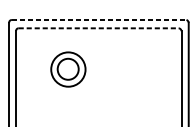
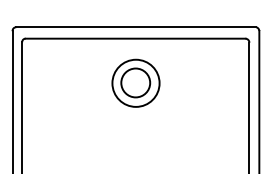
line: (99, 20) -> (136, 27), dashed -> solid
line: (98, 28) -> (135, 38), dashed -> solid
part: (68, 68) -> (135, 82), moved

